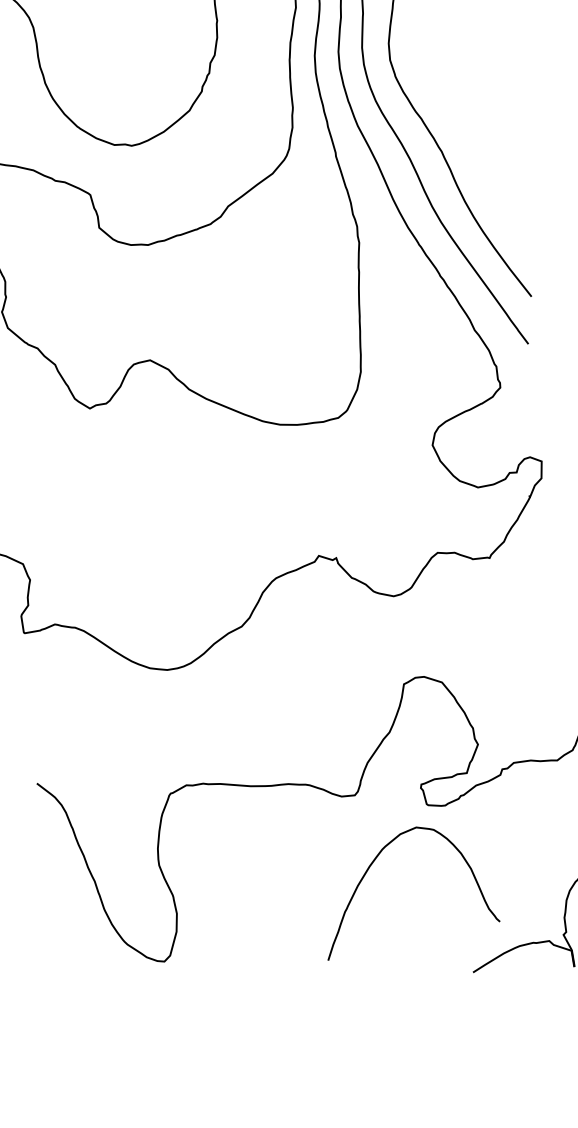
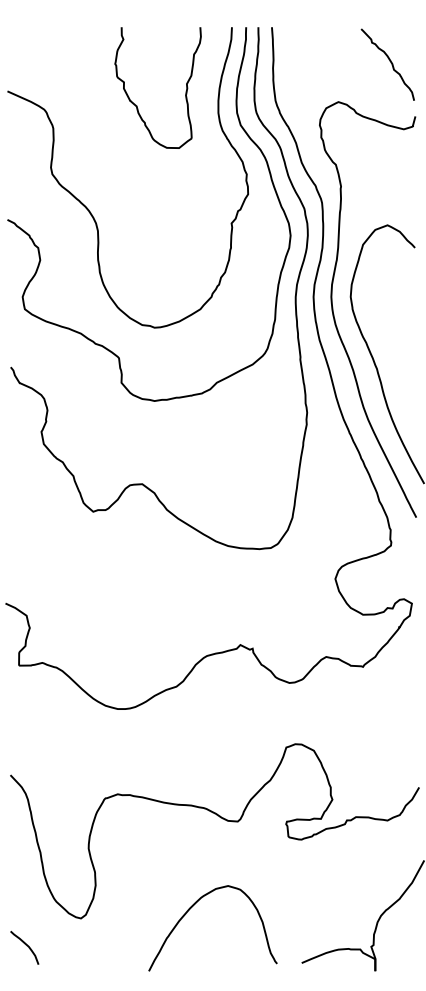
curve: (372, 864) -> (192, 907), moved
curve: (95, 1010) -> (25, 945), added

